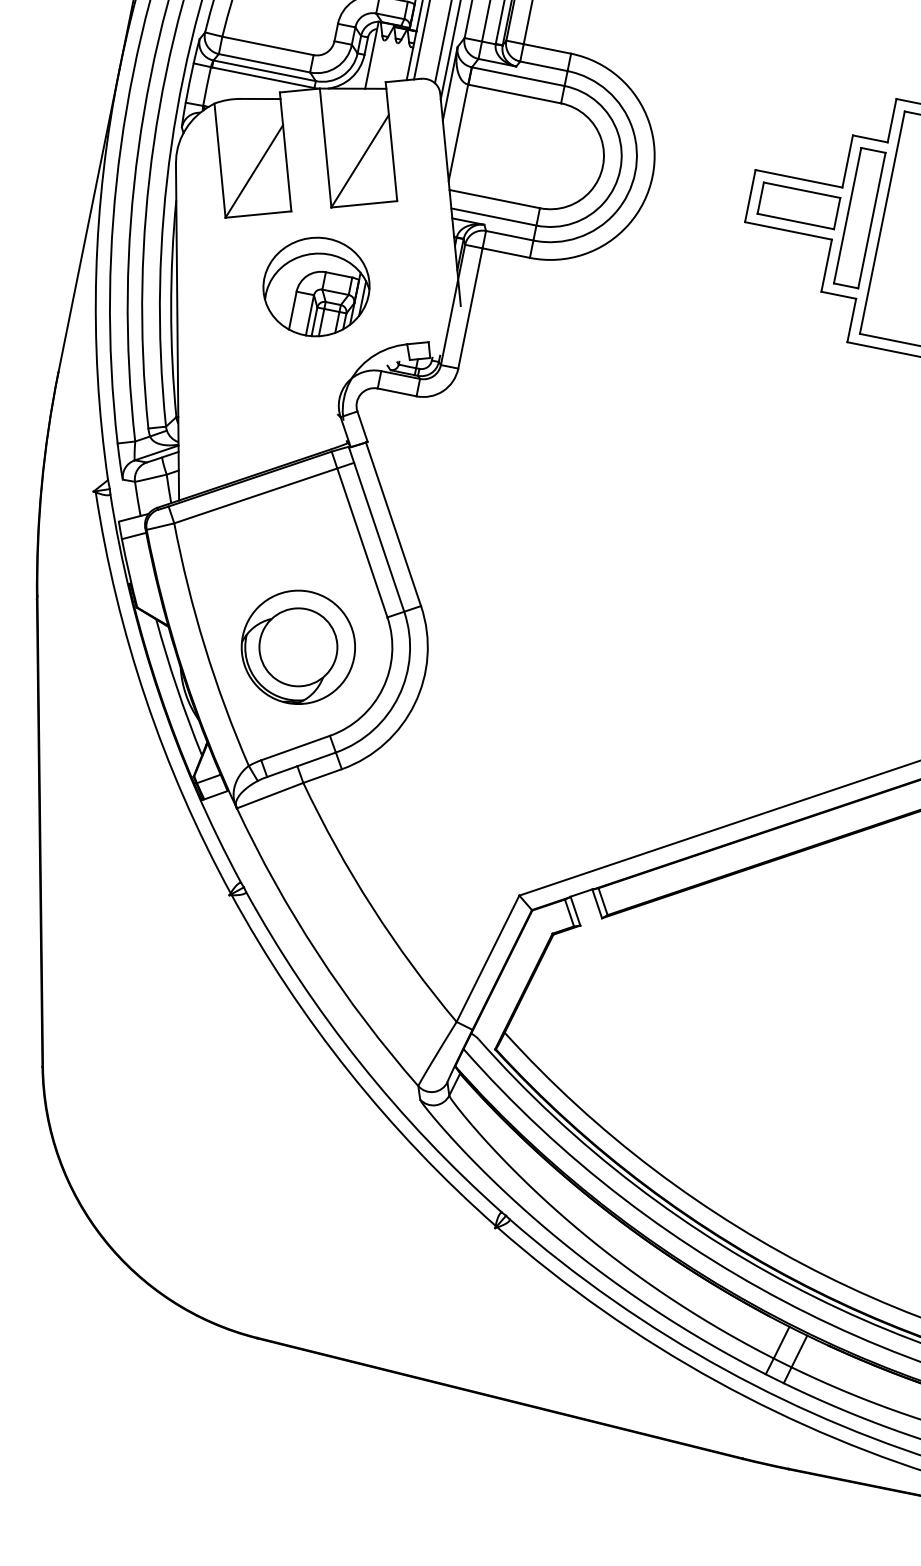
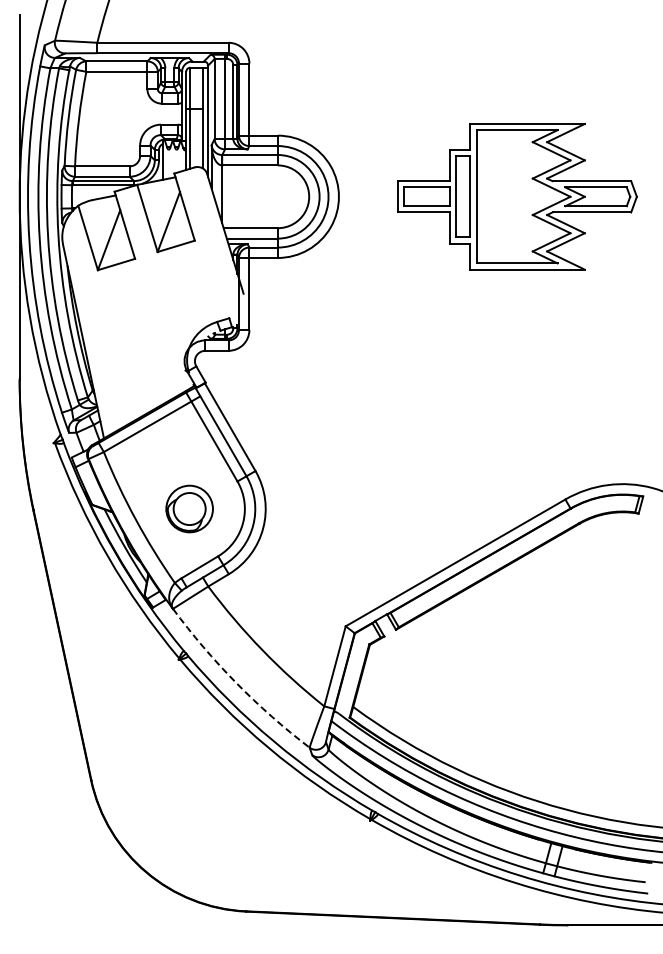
part: (316, 287) -> (158, 299), removed
part: (298, 646) -> (189, 508), size x0.7
arc: (317, 954) -> (236, 683), solid -> dashed

